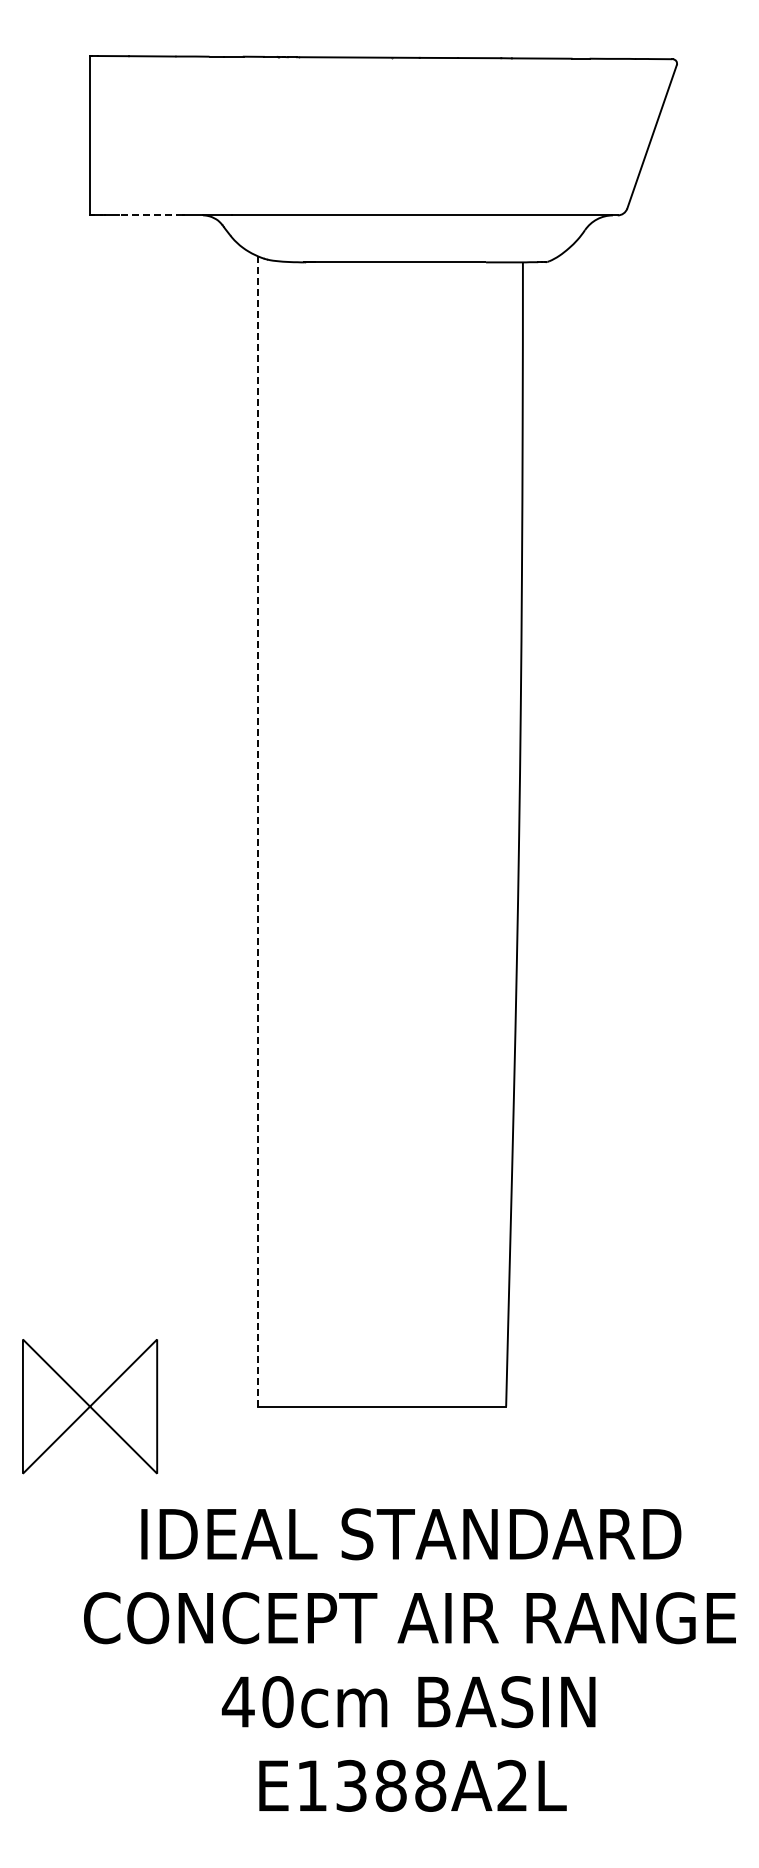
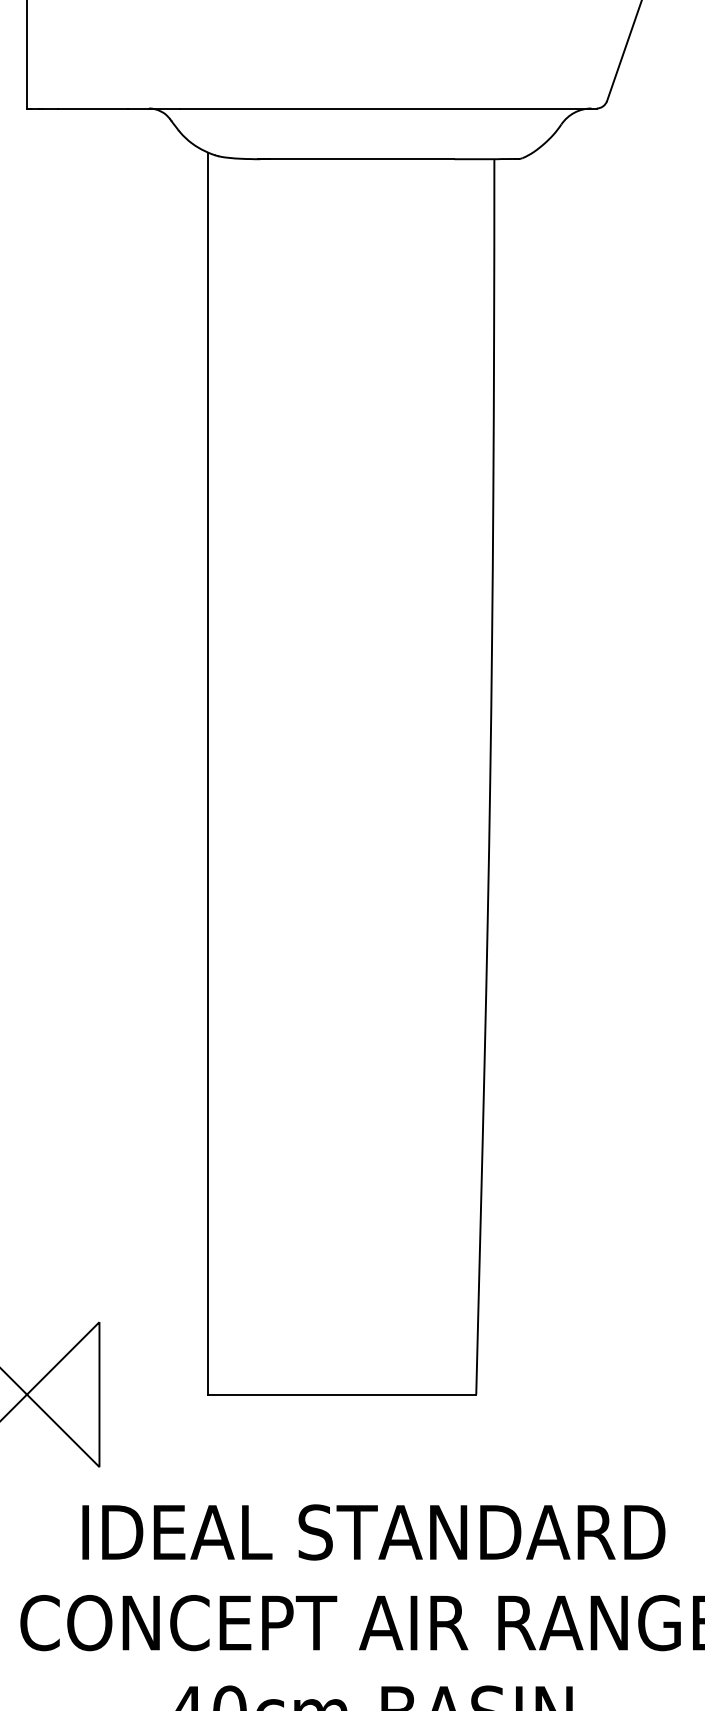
line: (150, 215) -> (92, 108), dashed -> solid
line: (257, 830) -> (207, 772), dashed -> solid

